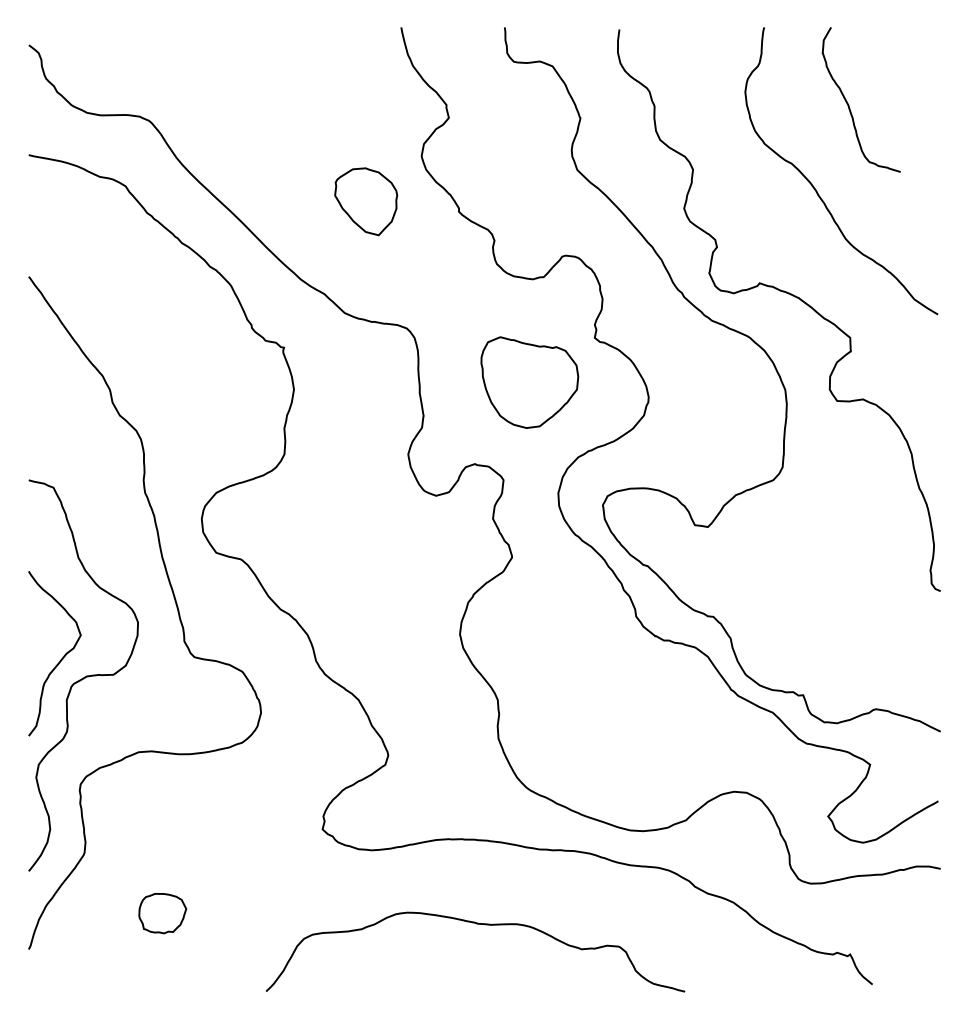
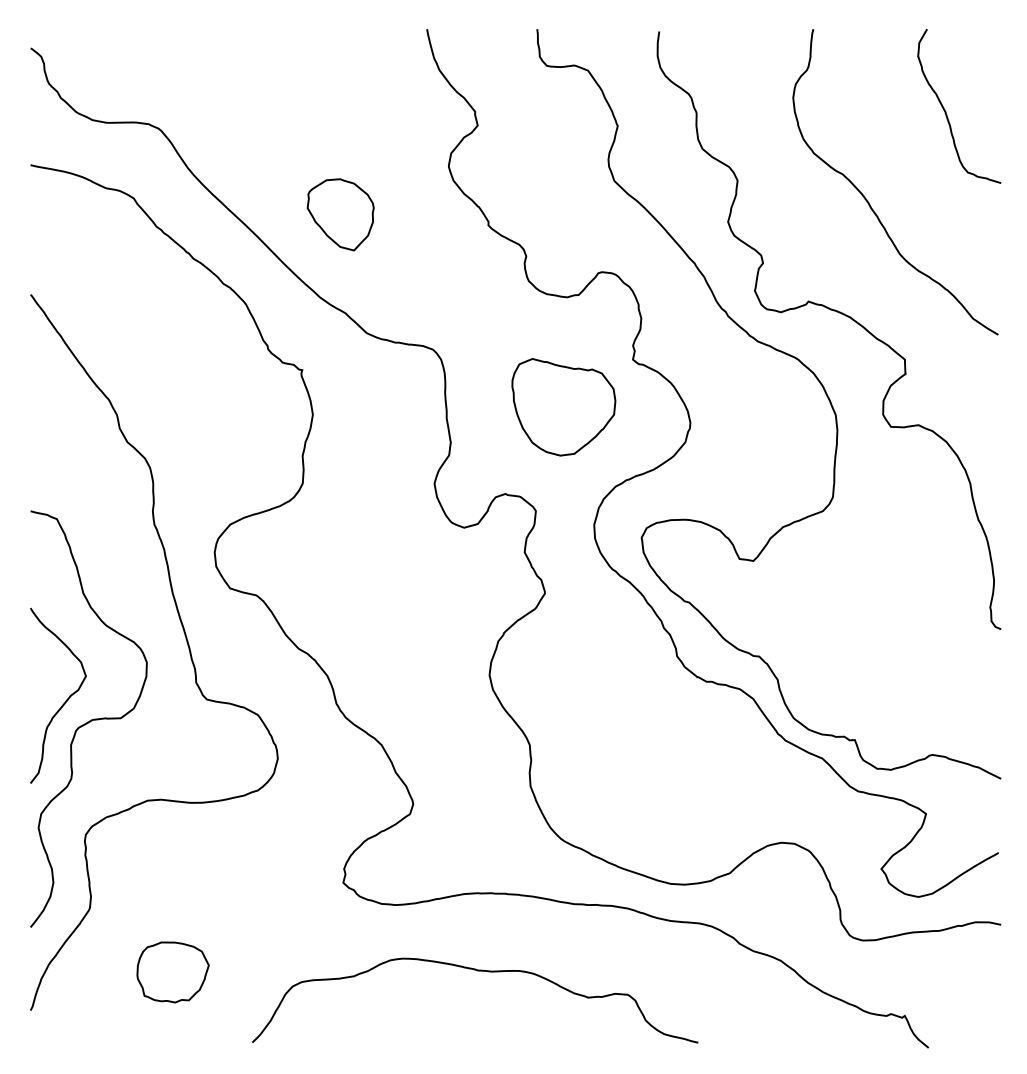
curve: (849, 104) -> (946, 111), moved
part: (366, 201) -> (341, 214), moved
part: (162, 913) -> (172, 972), size x1.43
curve: (476, 924) -> (476, 971), moved

